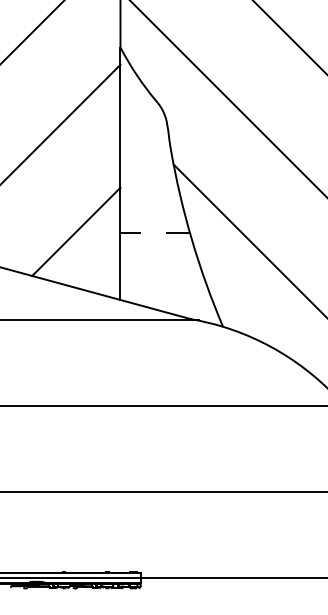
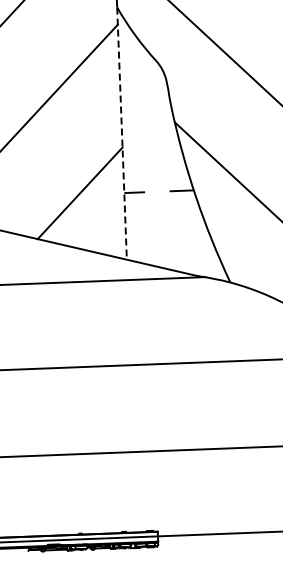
line: (120, 174) -> (122, 134), solid -> dashed

